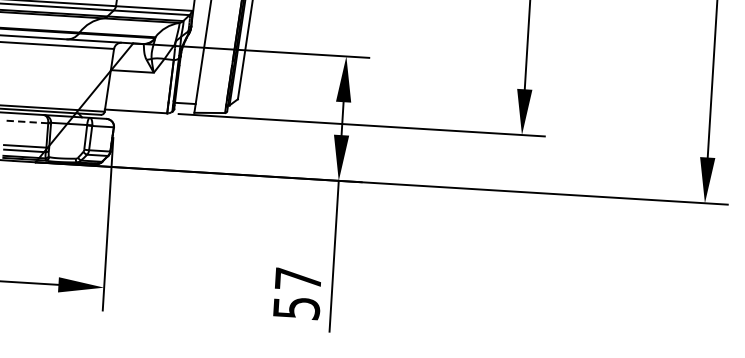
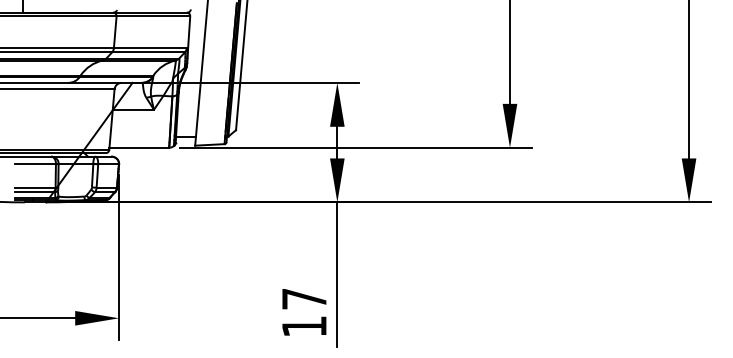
line: (26, 122) -> (35, 164), dashed -> solid
text: (296, 308) -> (304, 326), 57 -> 17

